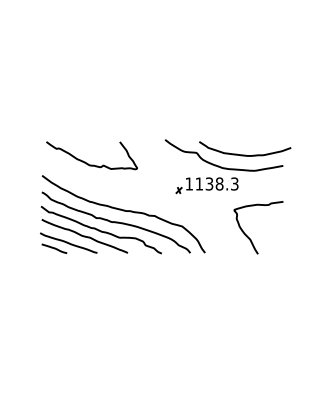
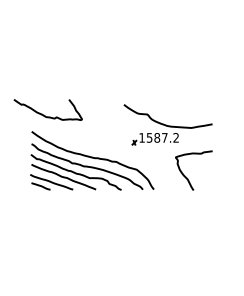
curve: (245, 154) -> (184, 115), removed
curve: (85, 161) -> (43, 114), moved
text: (216, 183) -> (162, 137), 1138.3 -> 1587.2

